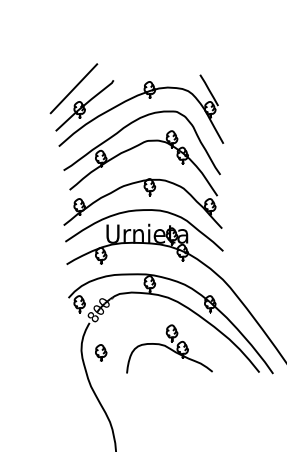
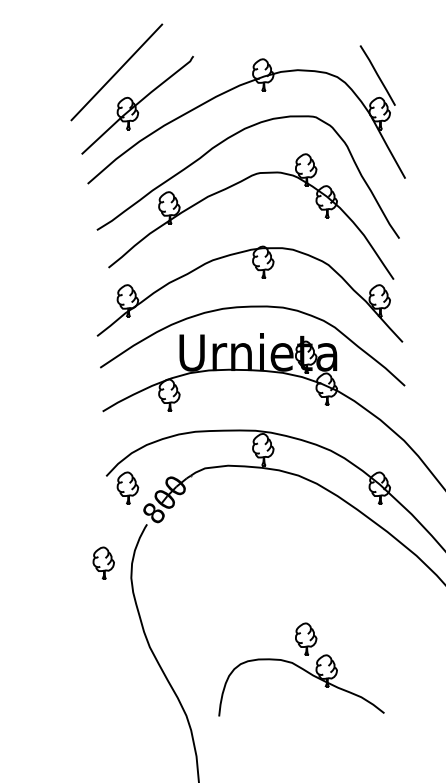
part: (169, 348) -> (301, 668), moved
part: (101, 352) -> (104, 562), moved

